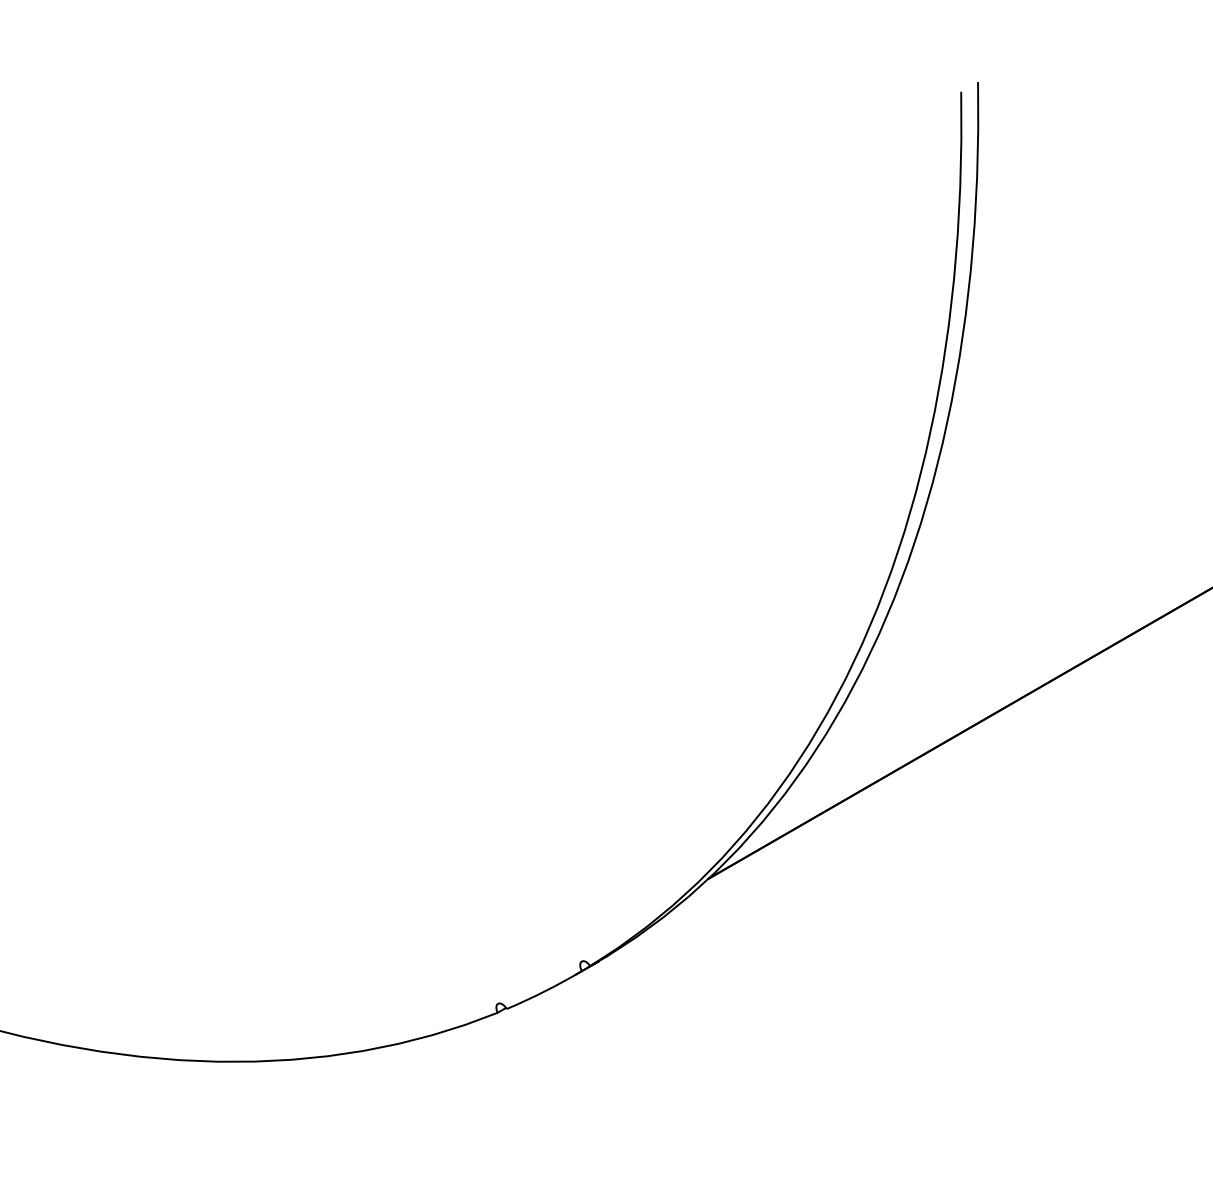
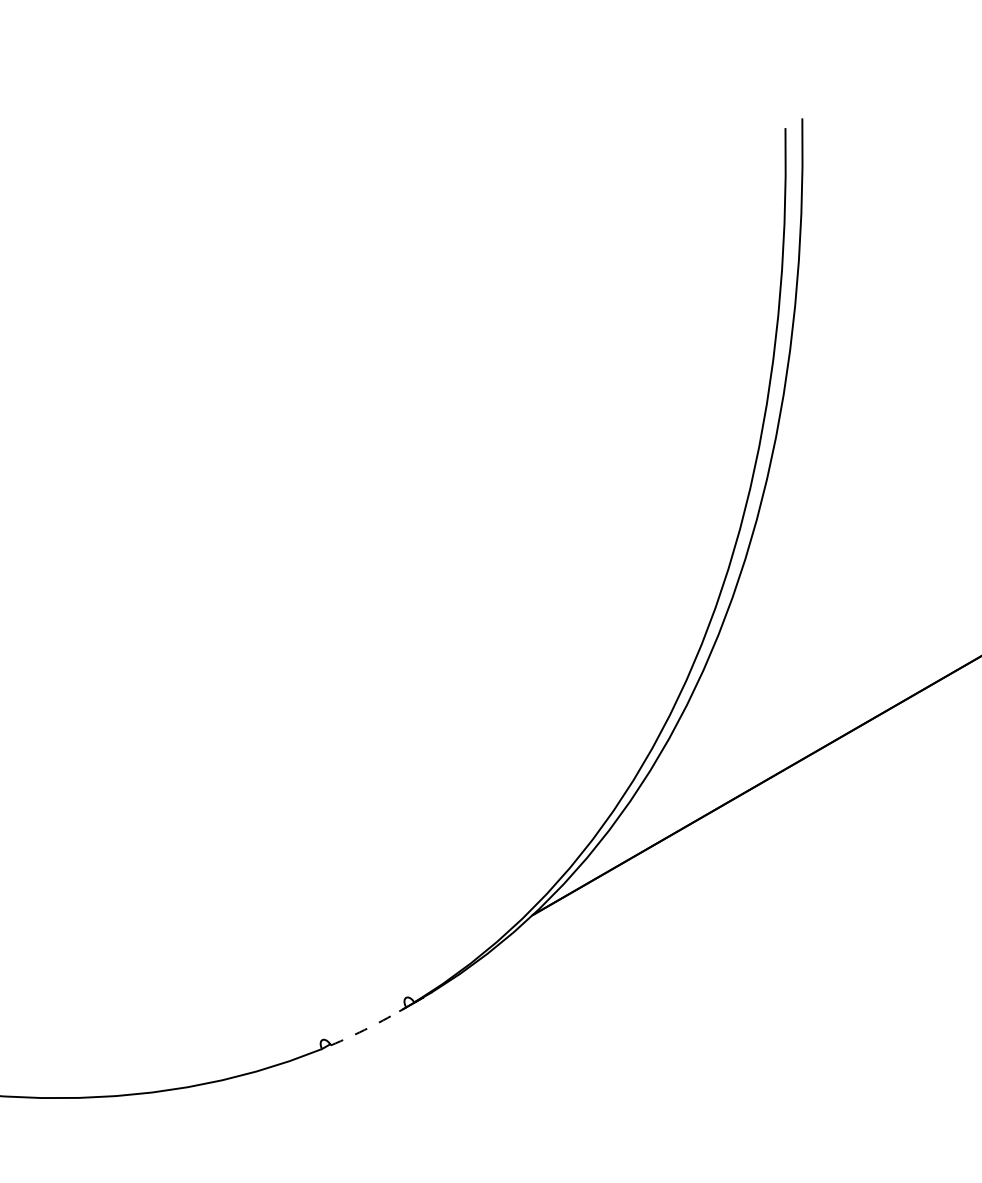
arc: (544, 991) -> (368, 1027), solid -> dashed

